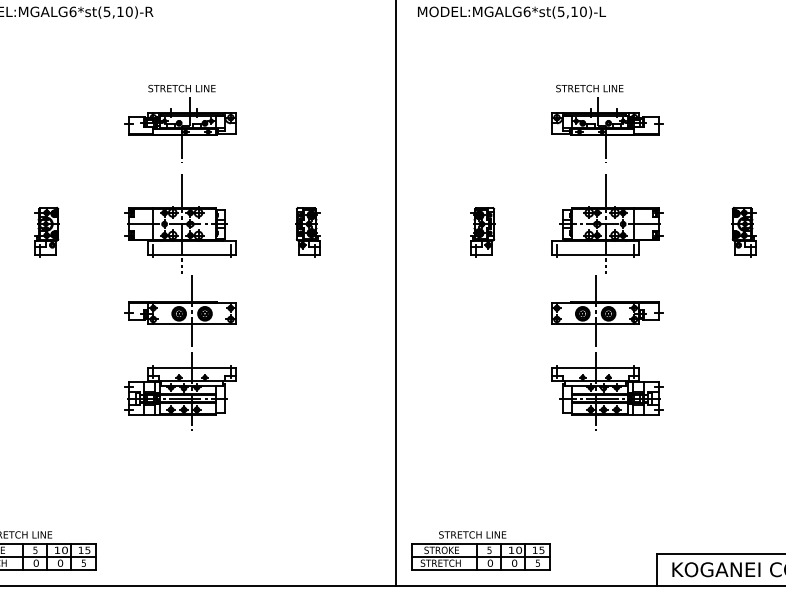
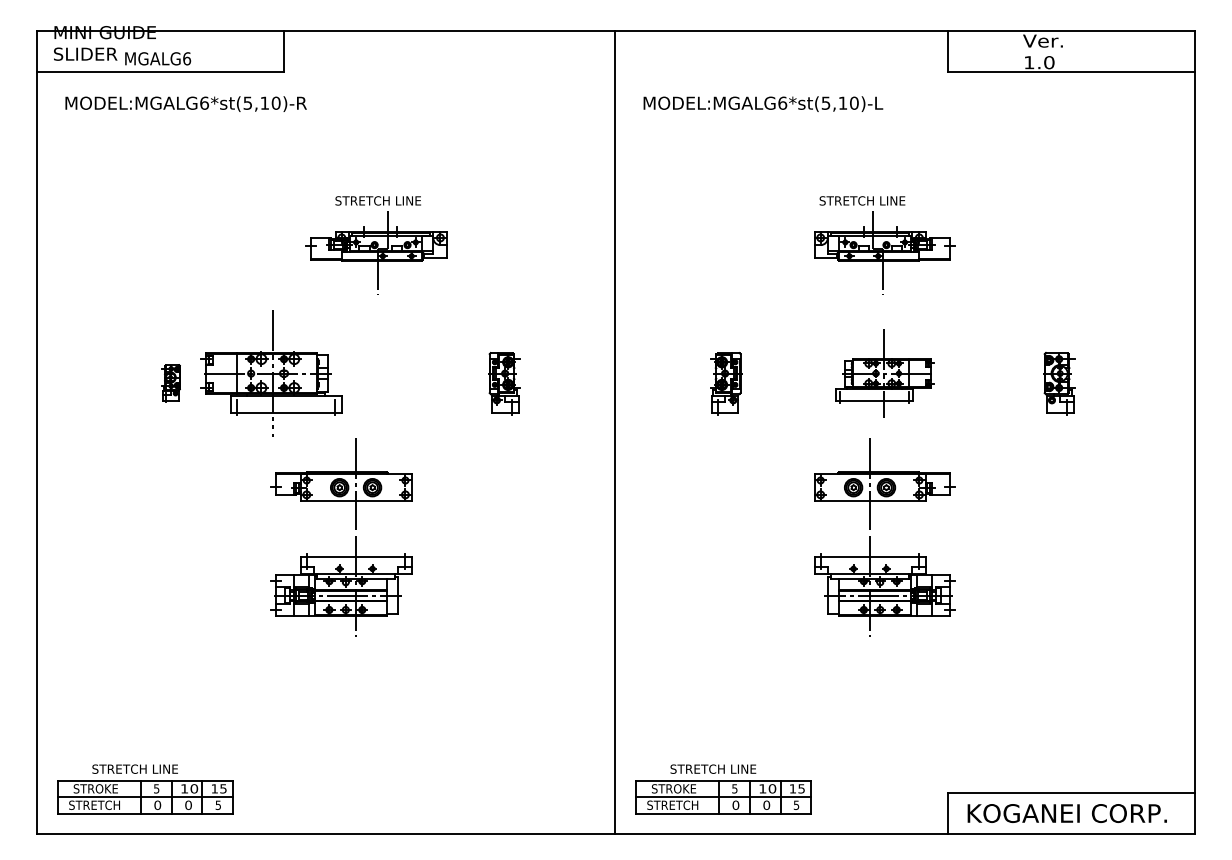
part: (180, 123) -> (376, 245), moved
part: (180, 224) -> (271, 373), moved
part: (607, 224) -> (884, 373), size x0.7
part: (47, 231) -> (171, 383), size x0.6

